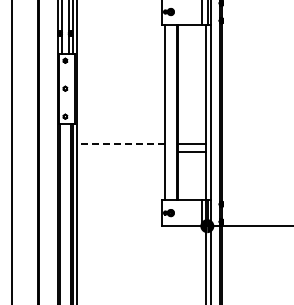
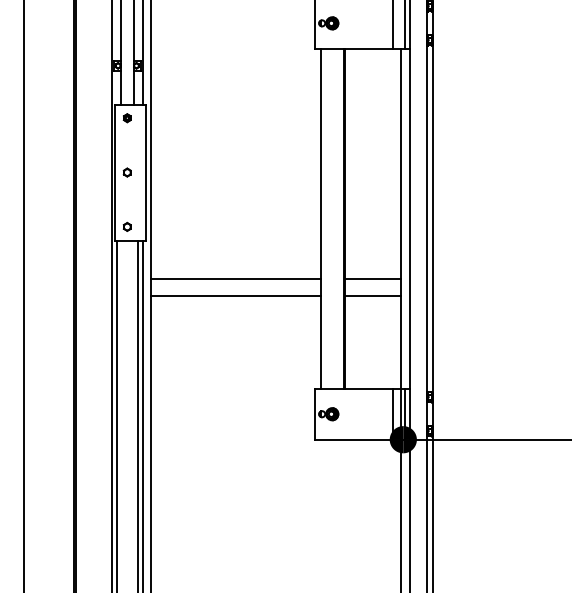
line: (121, 143) -> (236, 279), dashed -> solid
line: (121, 152) -> (236, 296), added

